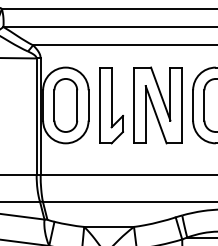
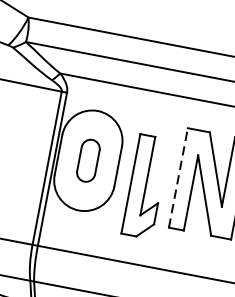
part: (65, 105) -> (87, 160), size x0.6
part: (111, 105) -> (145, 186), moved
line: (134, 105) -> (178, 177), solid -> dashed

